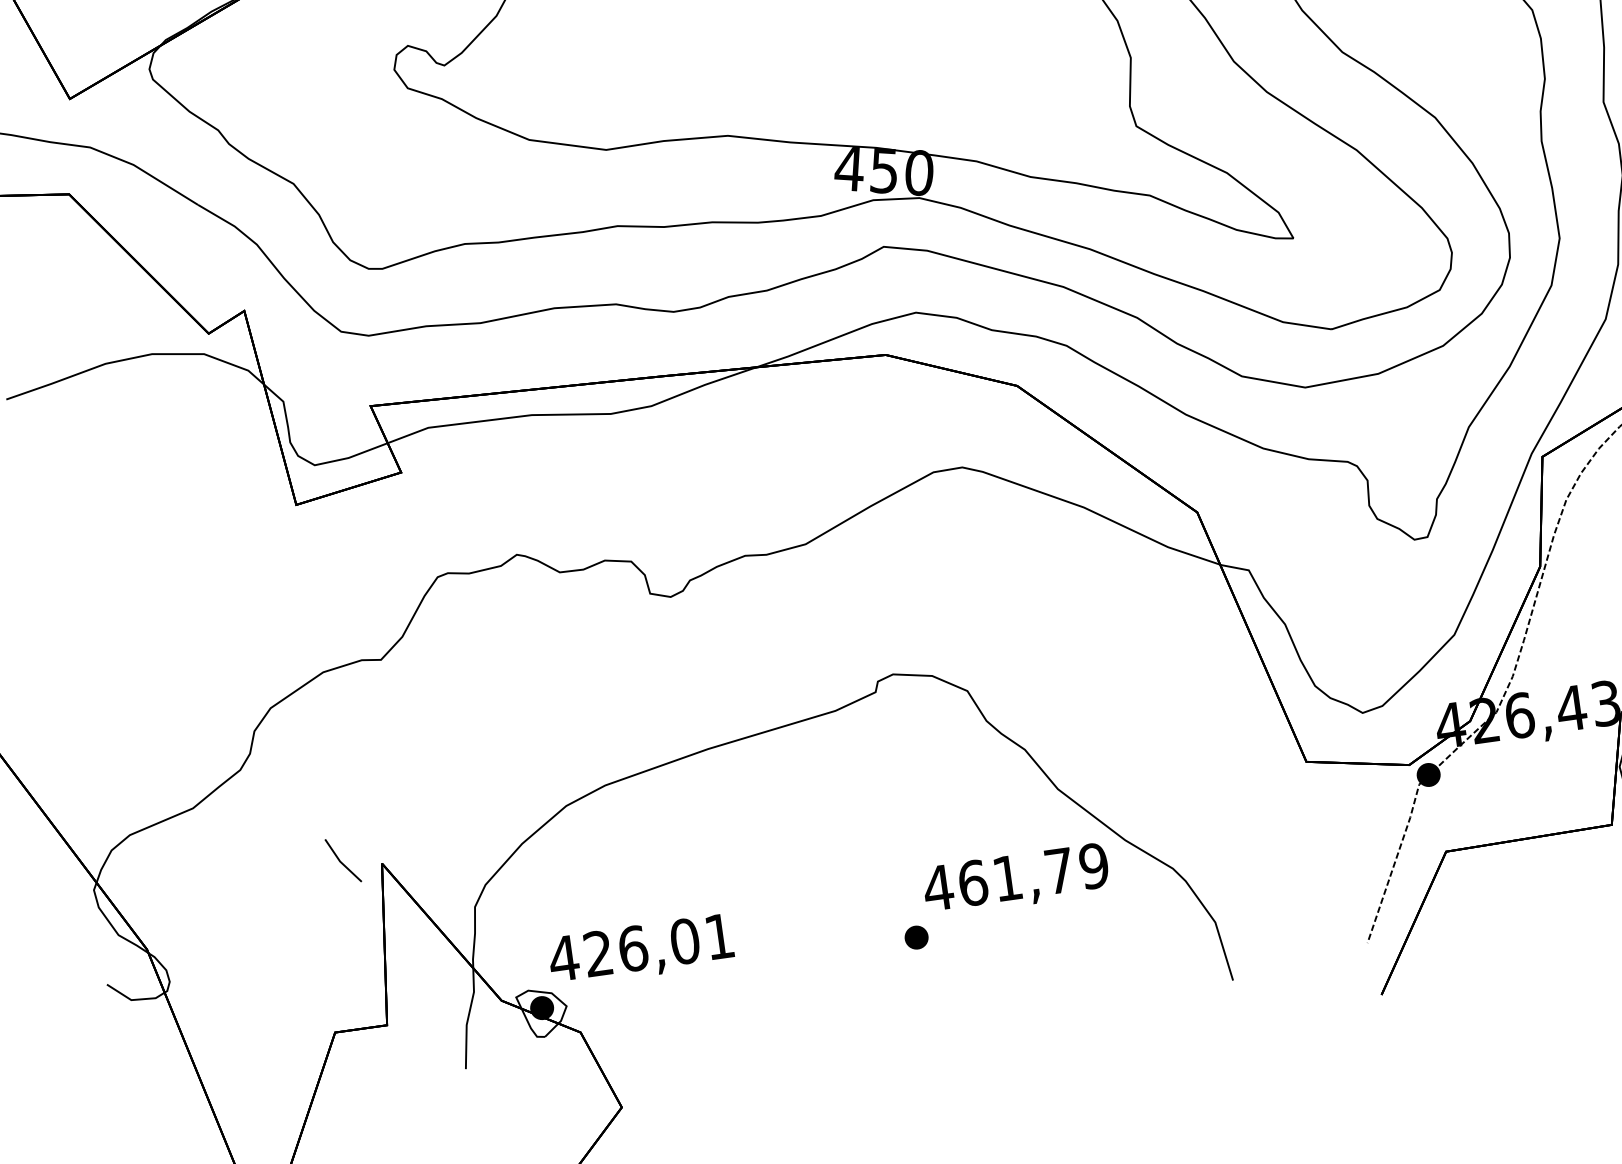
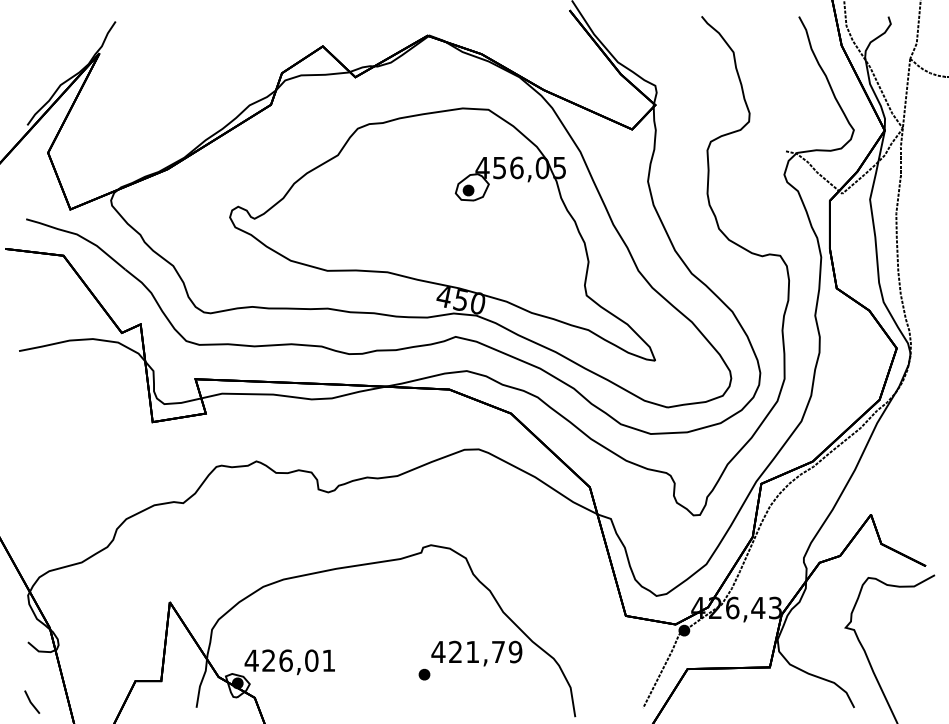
line: (341, 859) -> (31, 701), moved
text: (972, 882) -> (455, 651), 461,79 -> 421,79

